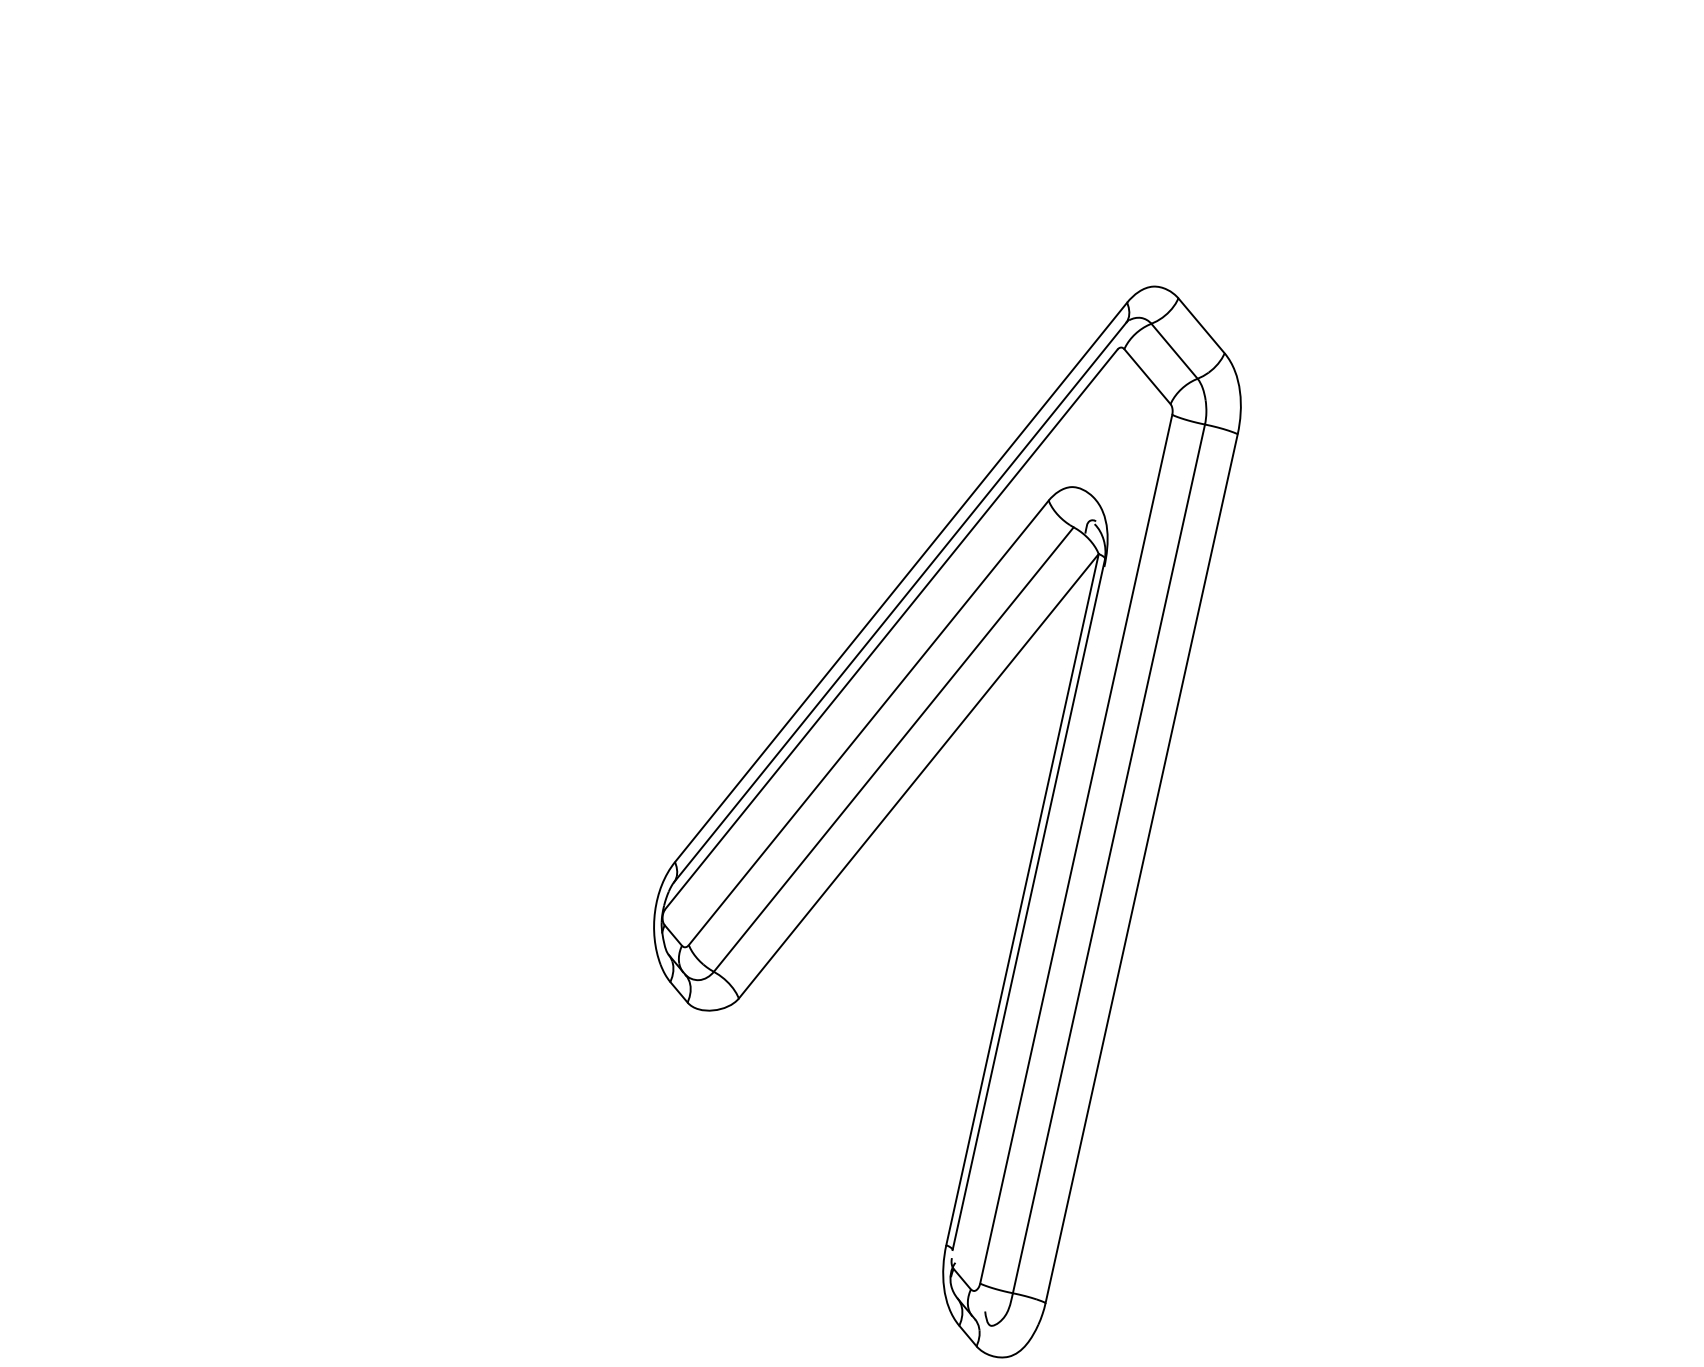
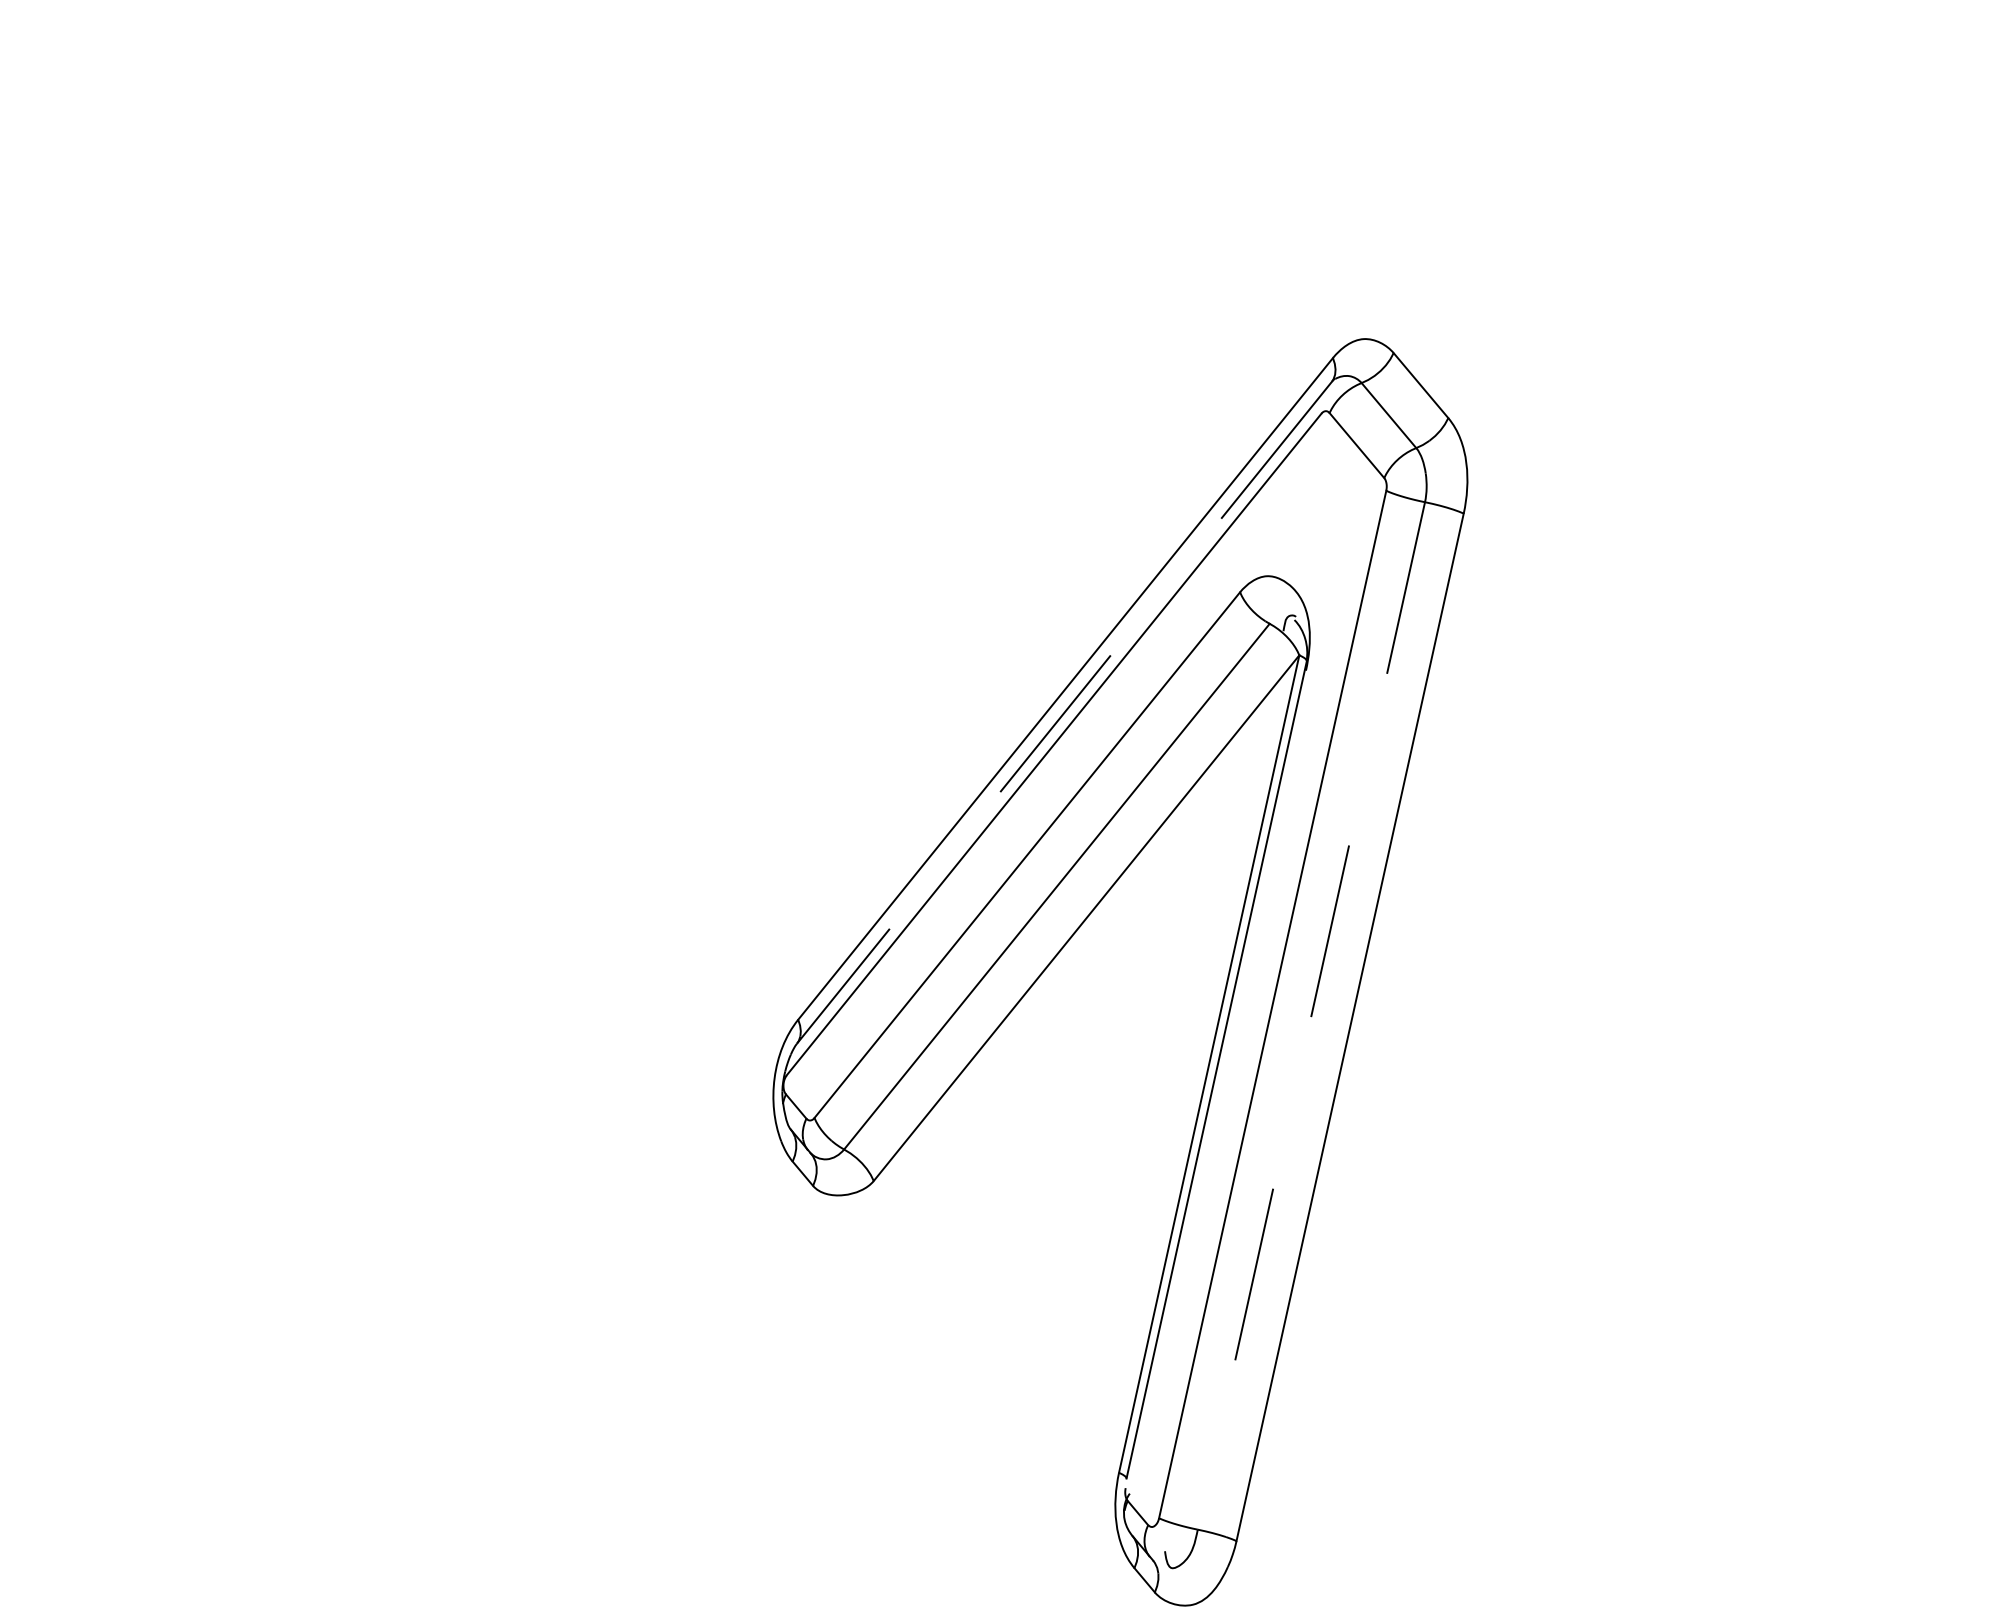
line: (900, 603) -> (1064, 713), solid -> dashed
line: (1109, 859) -> (1311, 1016), solid -> dashed

